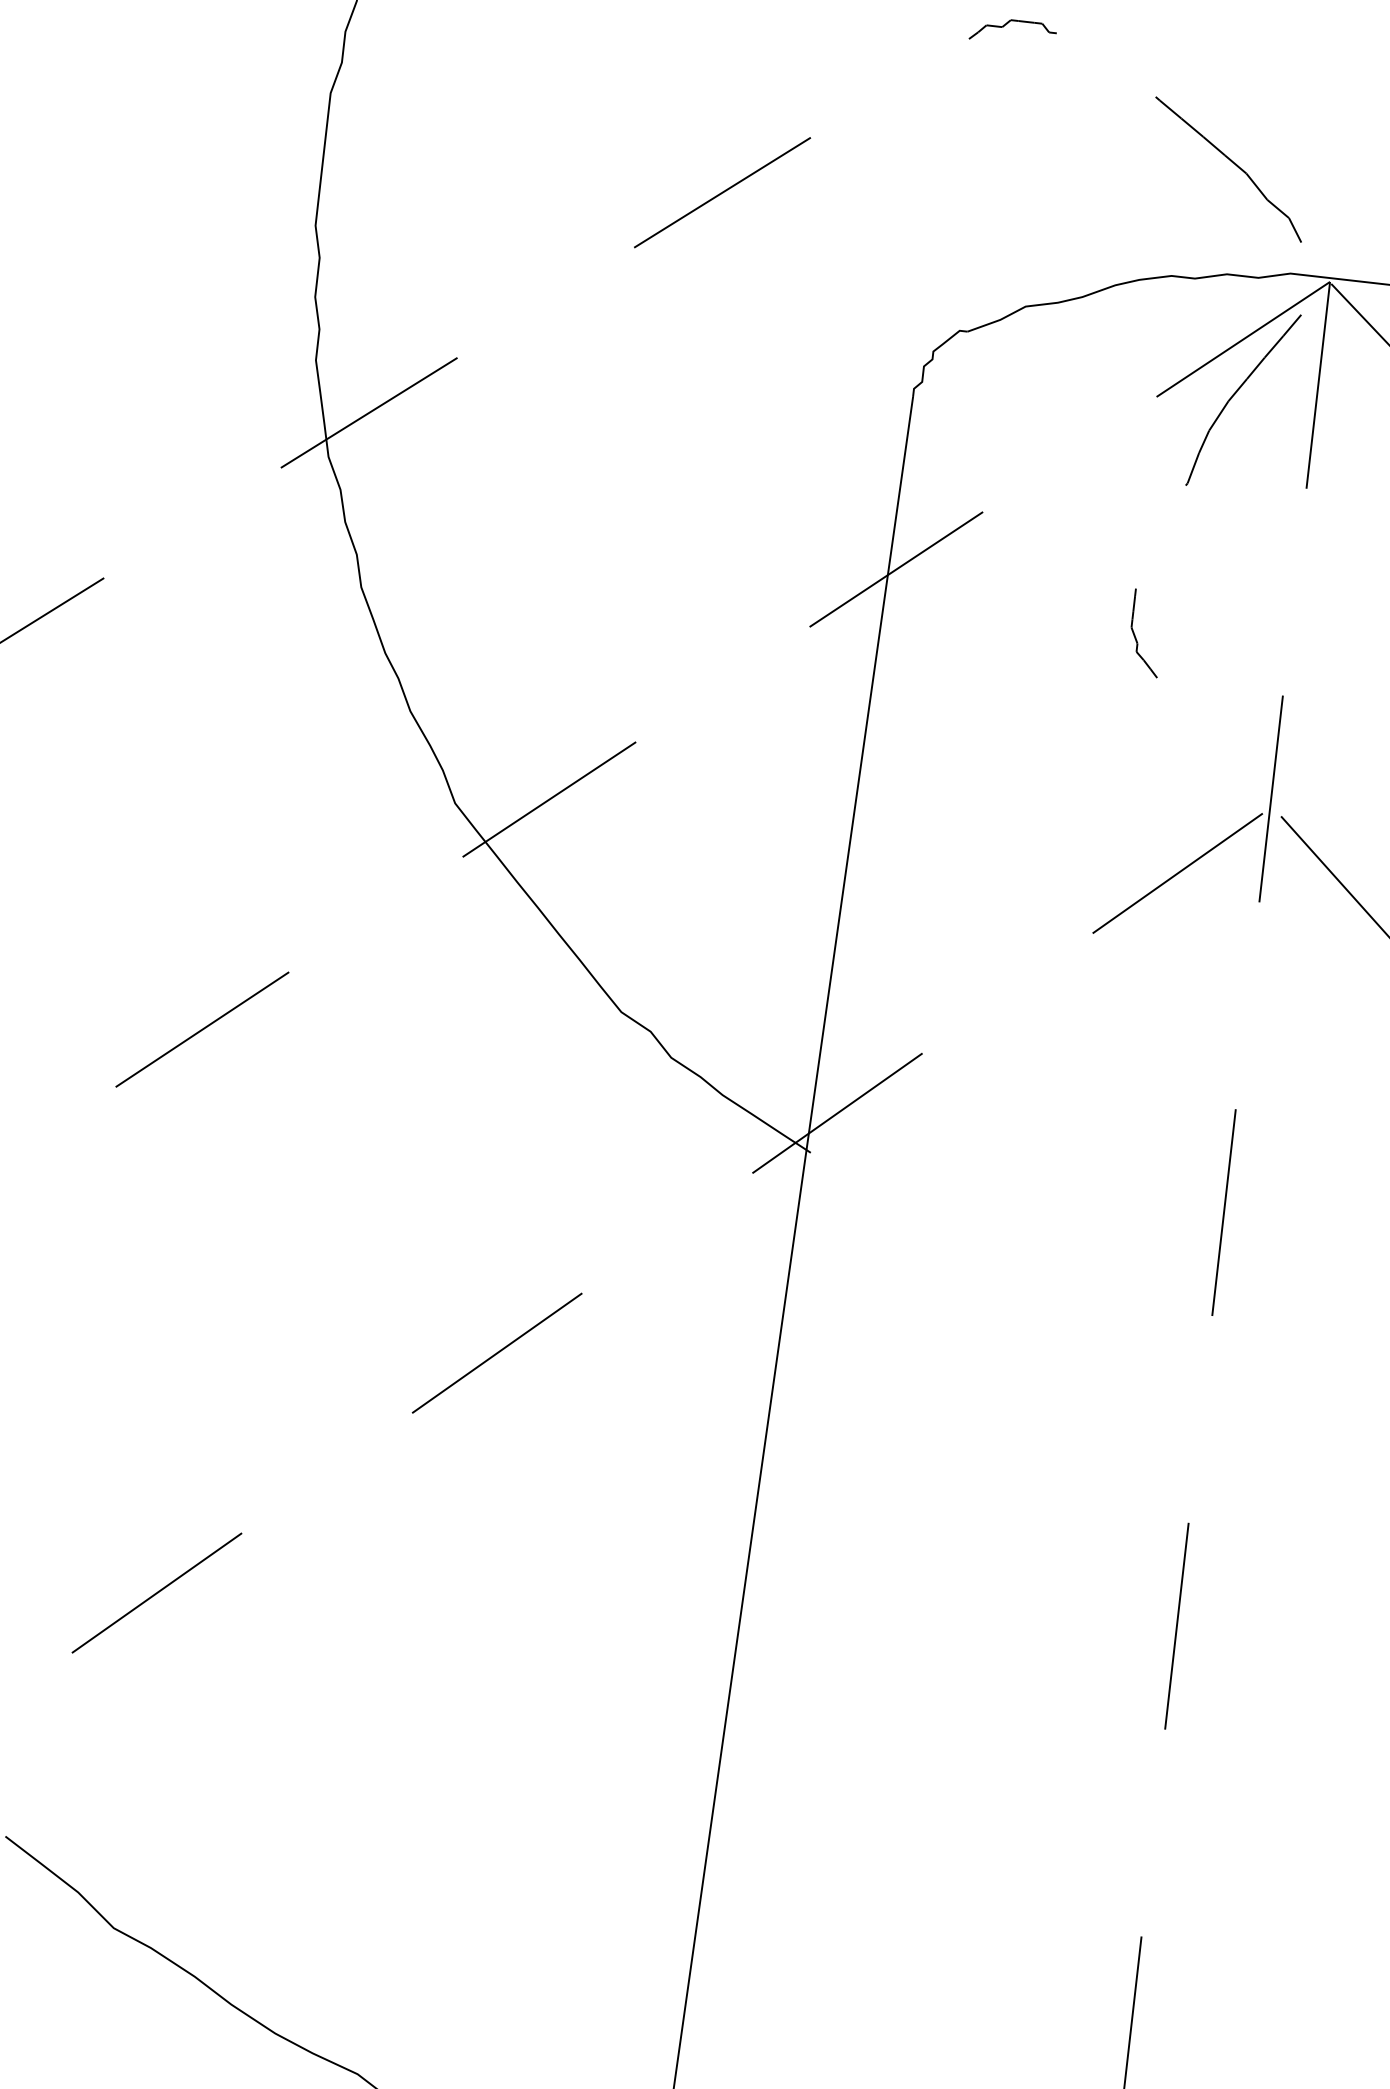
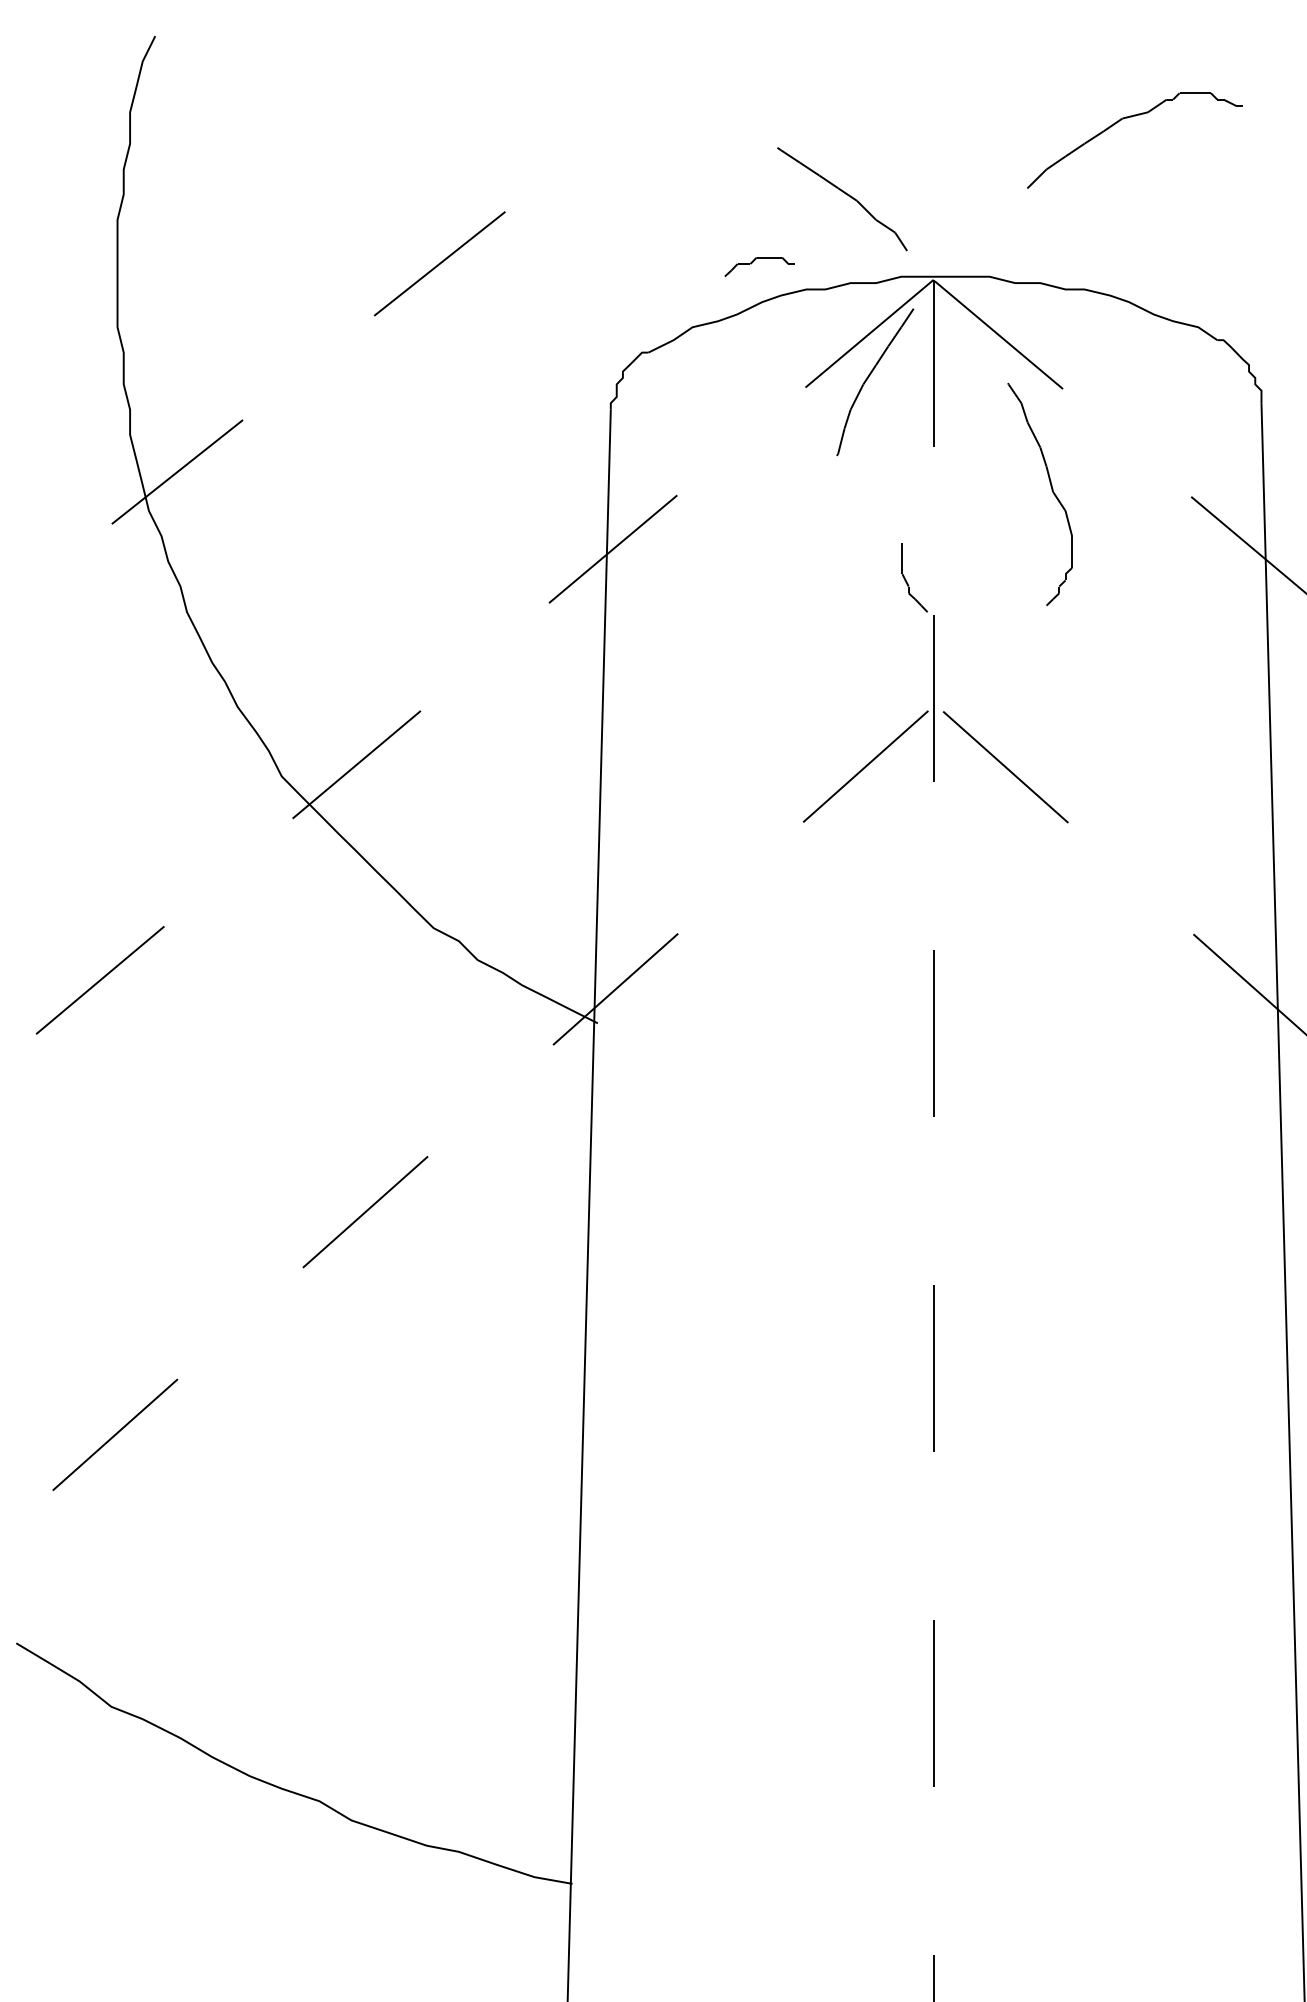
curve: (1007, 24) -> (754, 261), moved
curve: (1136, 637) -> (907, 581), moved

